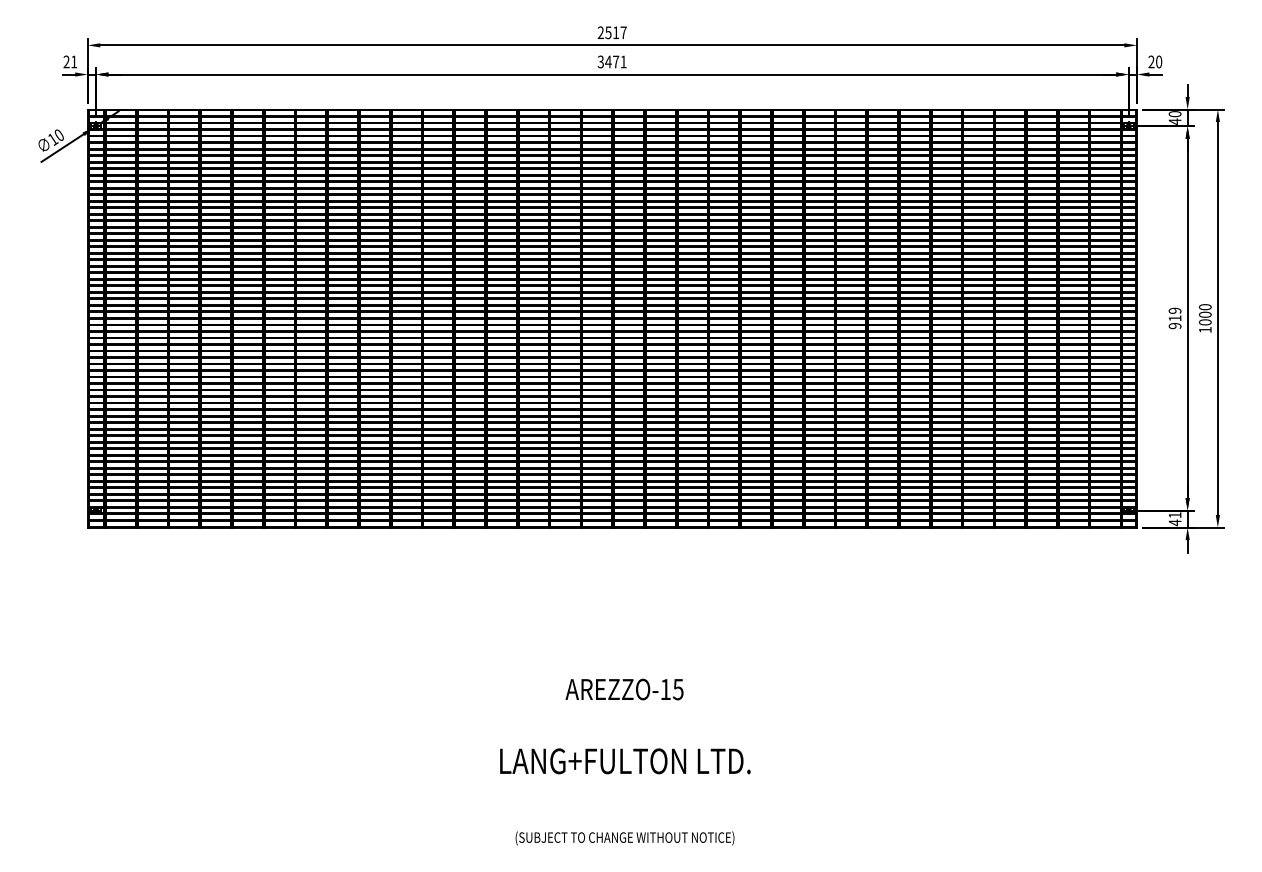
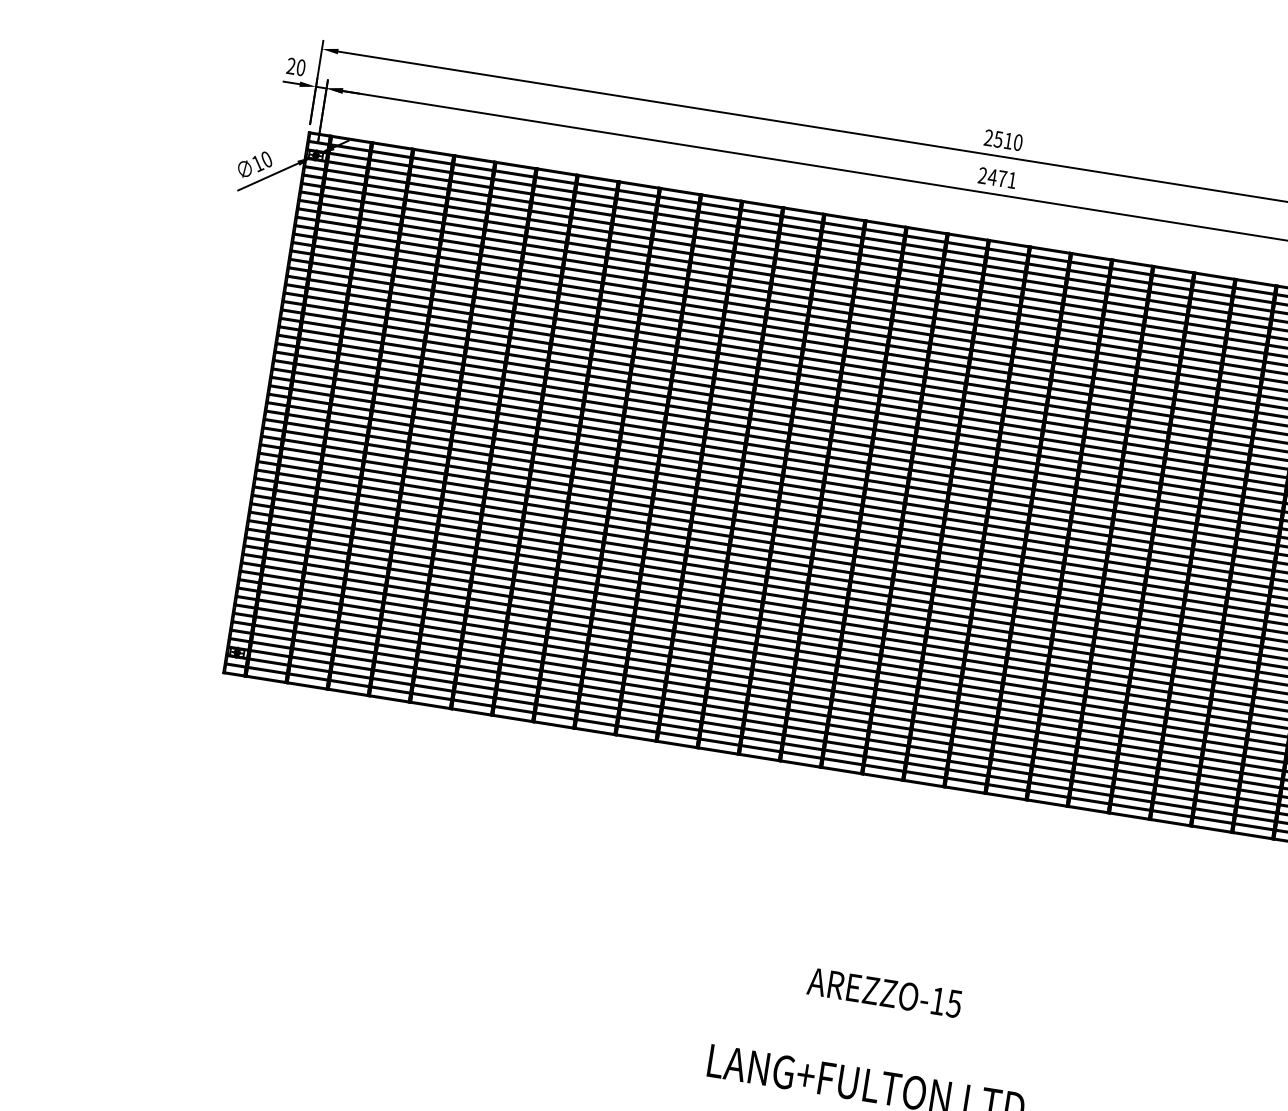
text: (623, 32) -> (1018, 142), 2517 -> 2510
text: (74, 61) -> (301, 67), 21 -> 20
text: (600, 62) -> (982, 176), 3471 -> 2471

